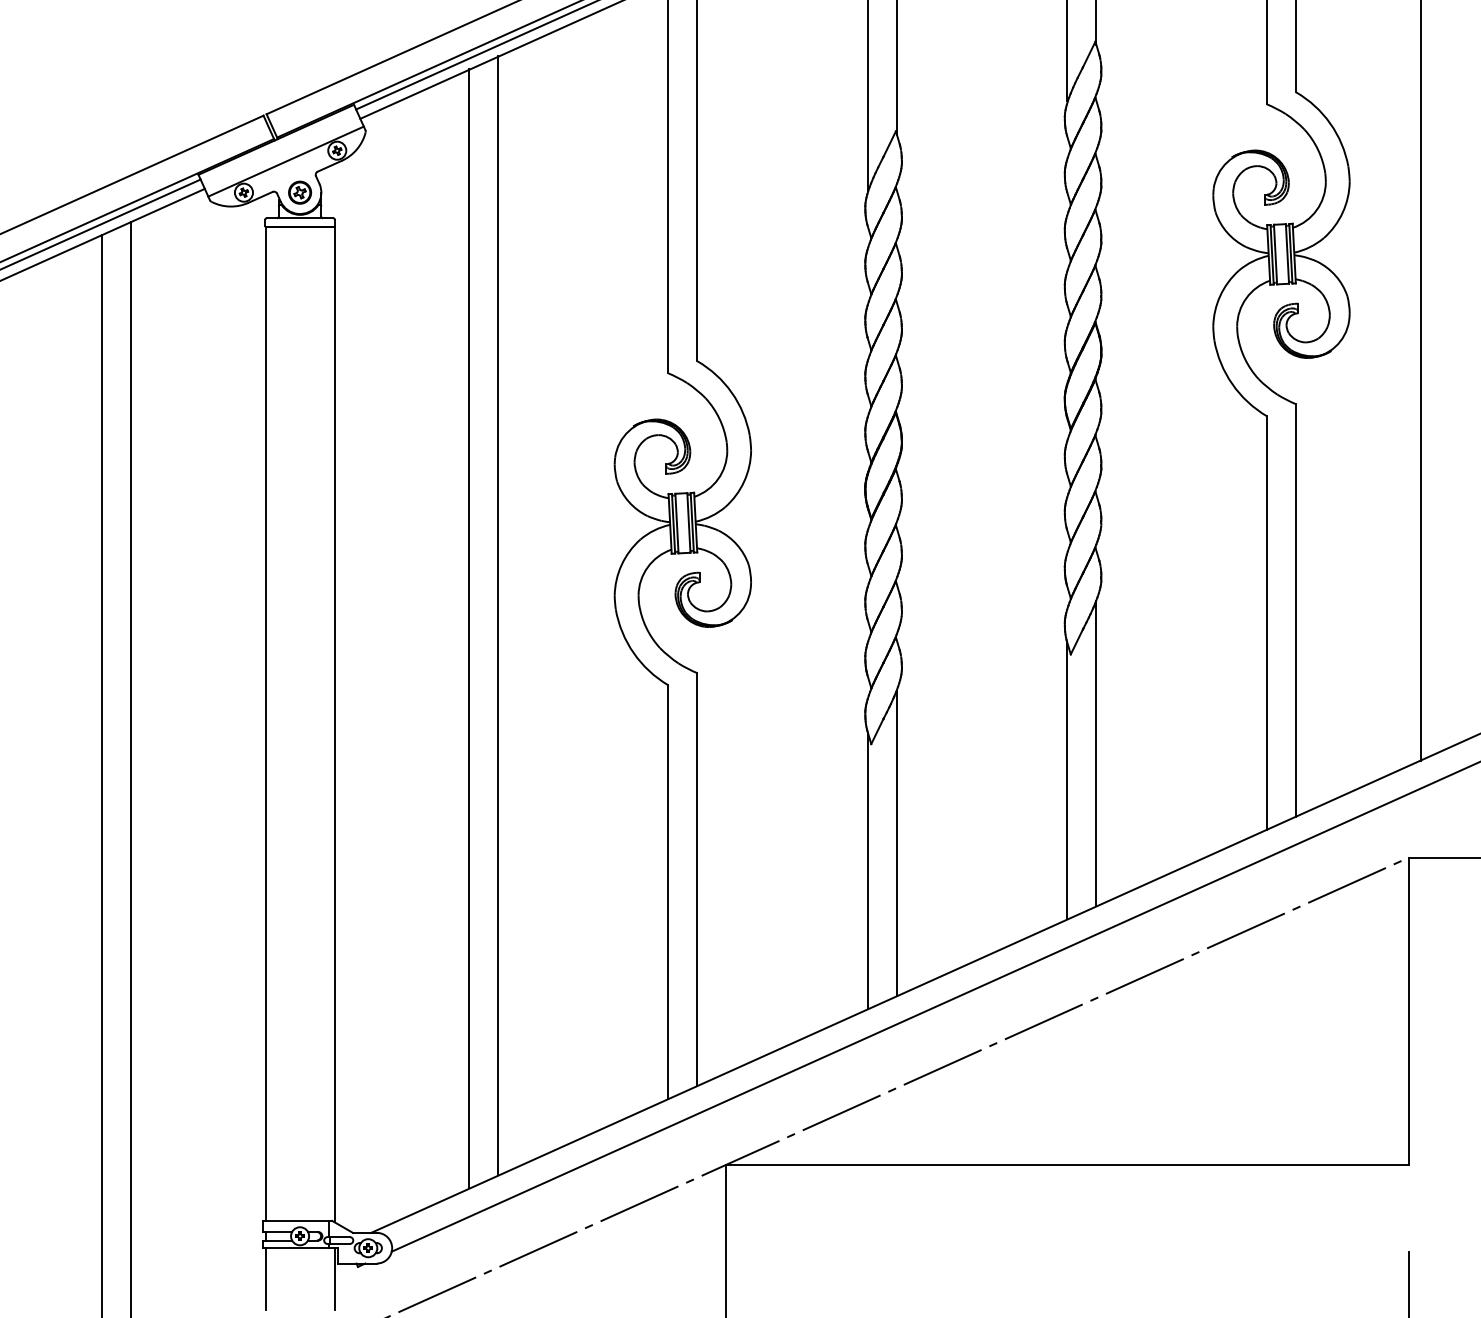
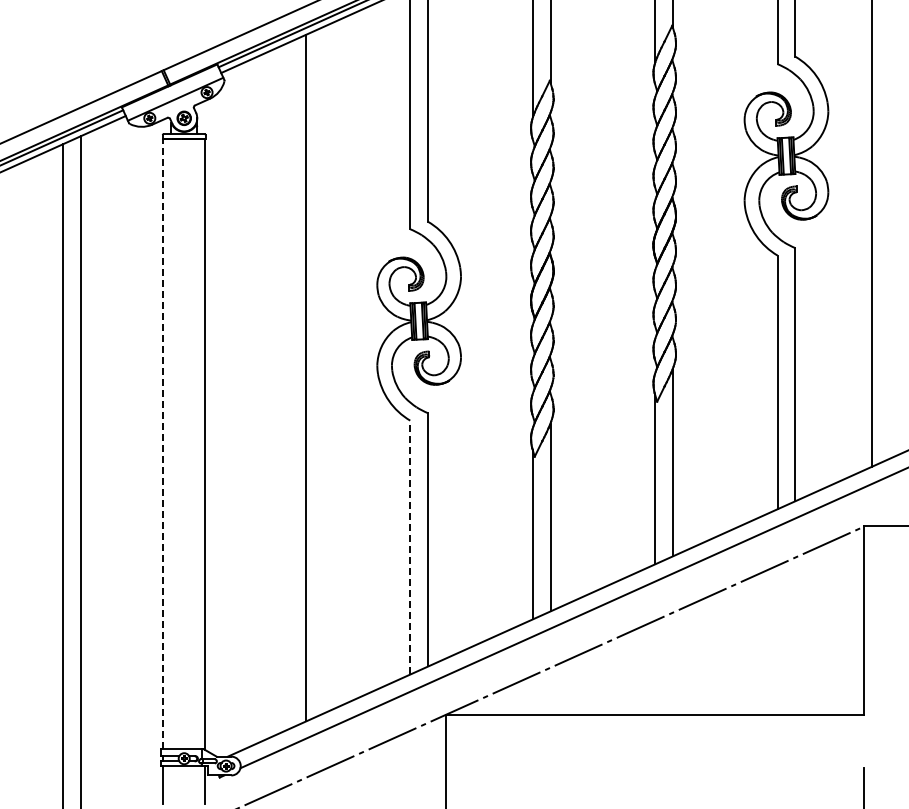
line: (468, 628) -> (287, 385), removed
line: (266, 722) -> (163, 443), solid -> dashed
line: (668, 892) -> (410, 547), solid -> dashed

